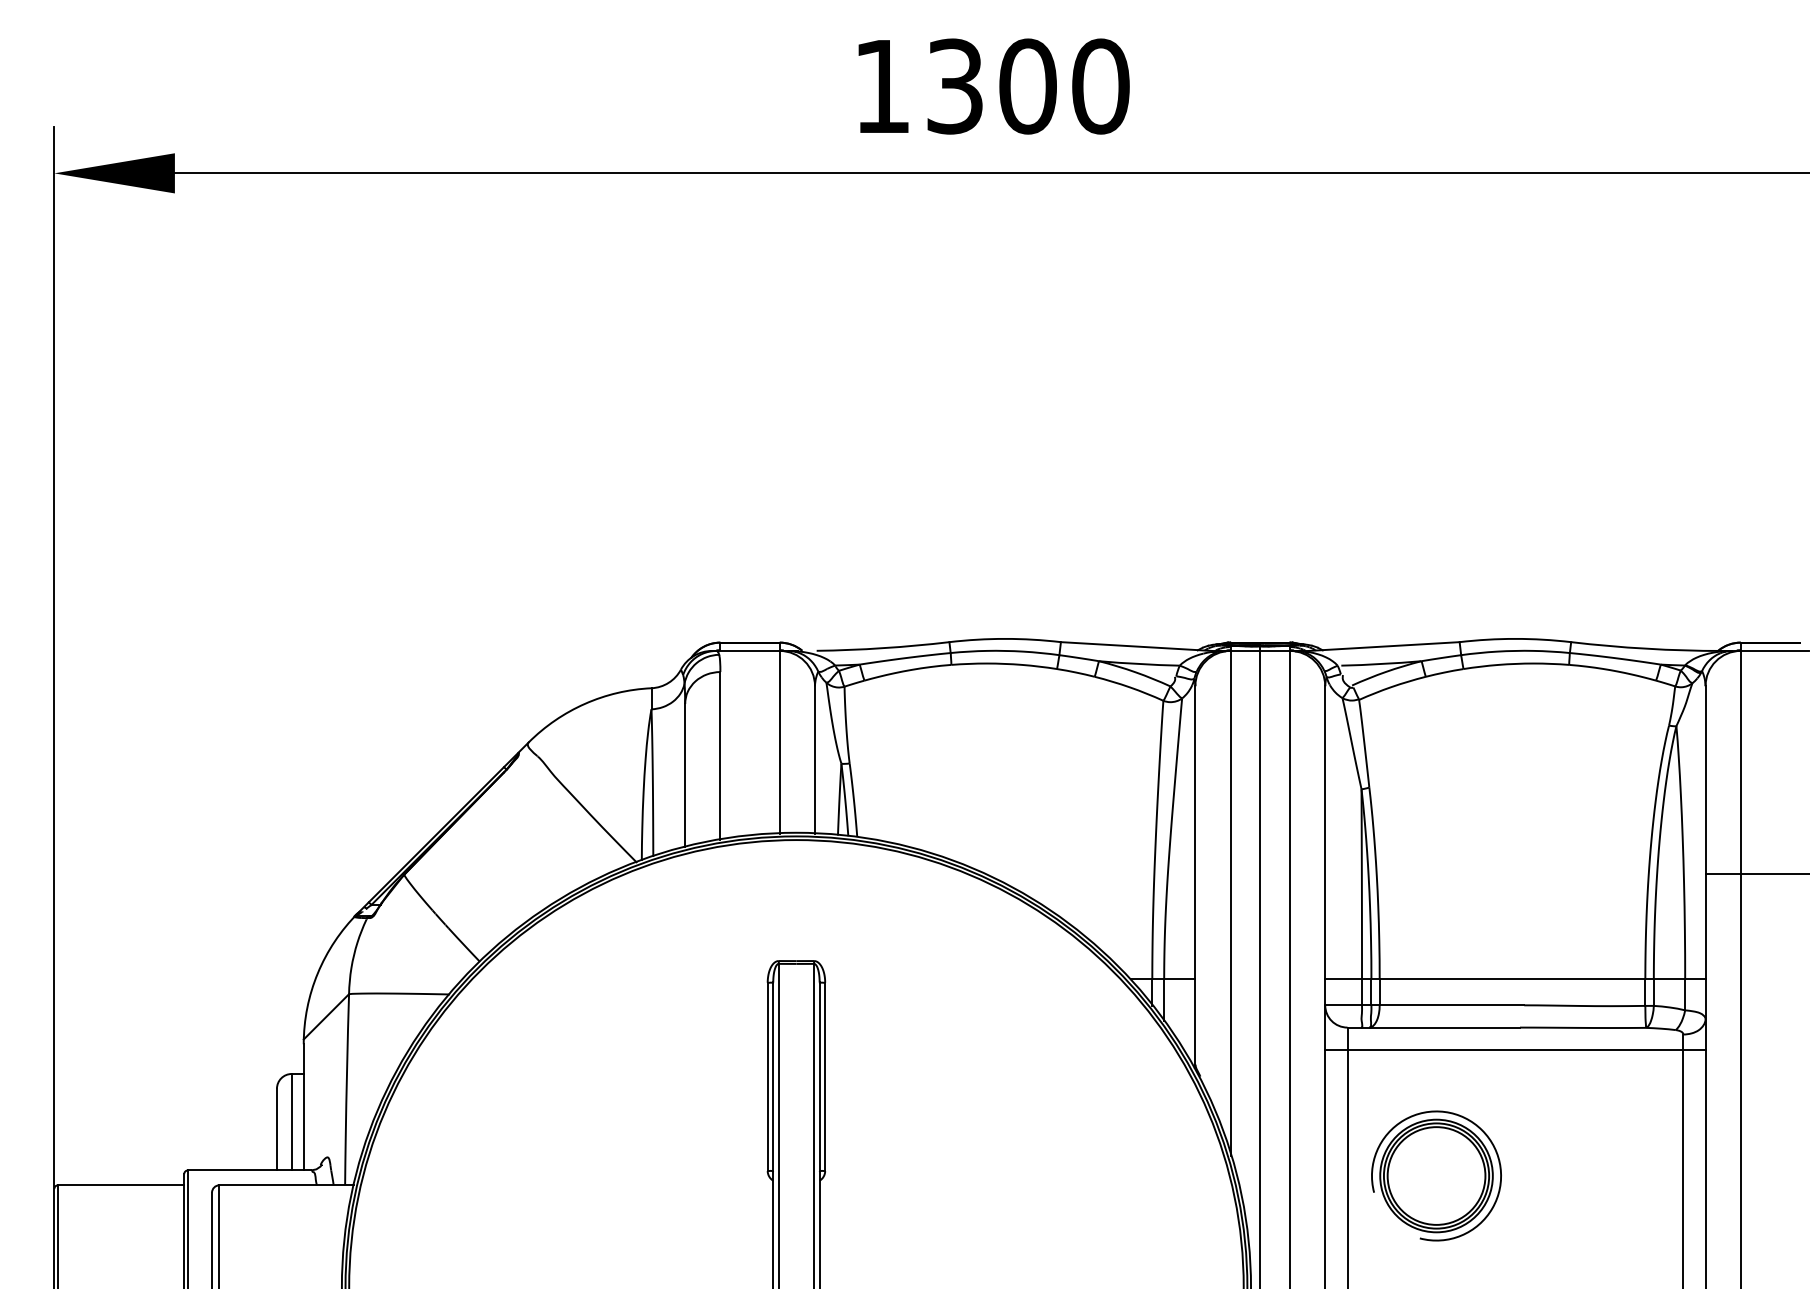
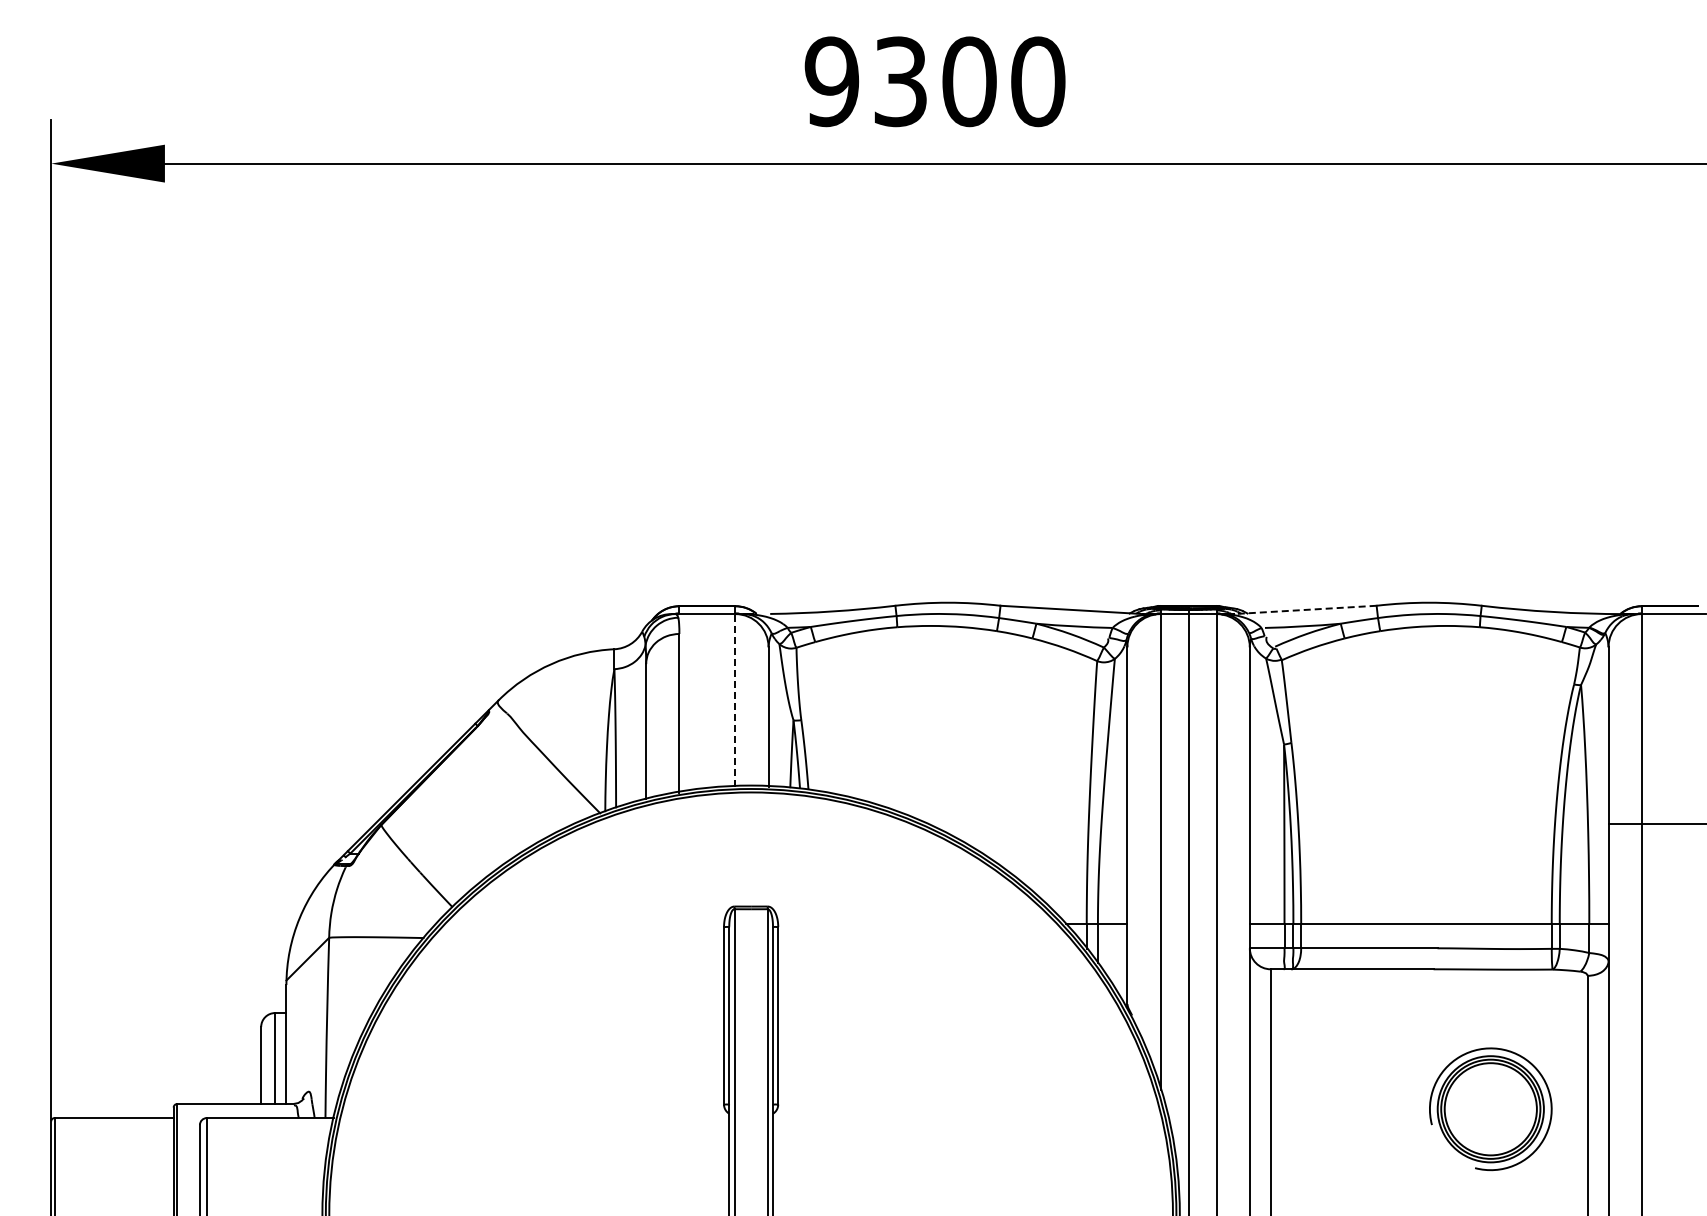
text: (881, 86) -> (831, 81), 1300 -> 9300
line: (1383, 646) -> (1304, 609), solid -> dashed
line: (779, 741) -> (735, 699), solid -> dashed
line: (1514, 1050) -> (1428, 990), removed
part: (1436, 1176) -> (1490, 1109), moved

